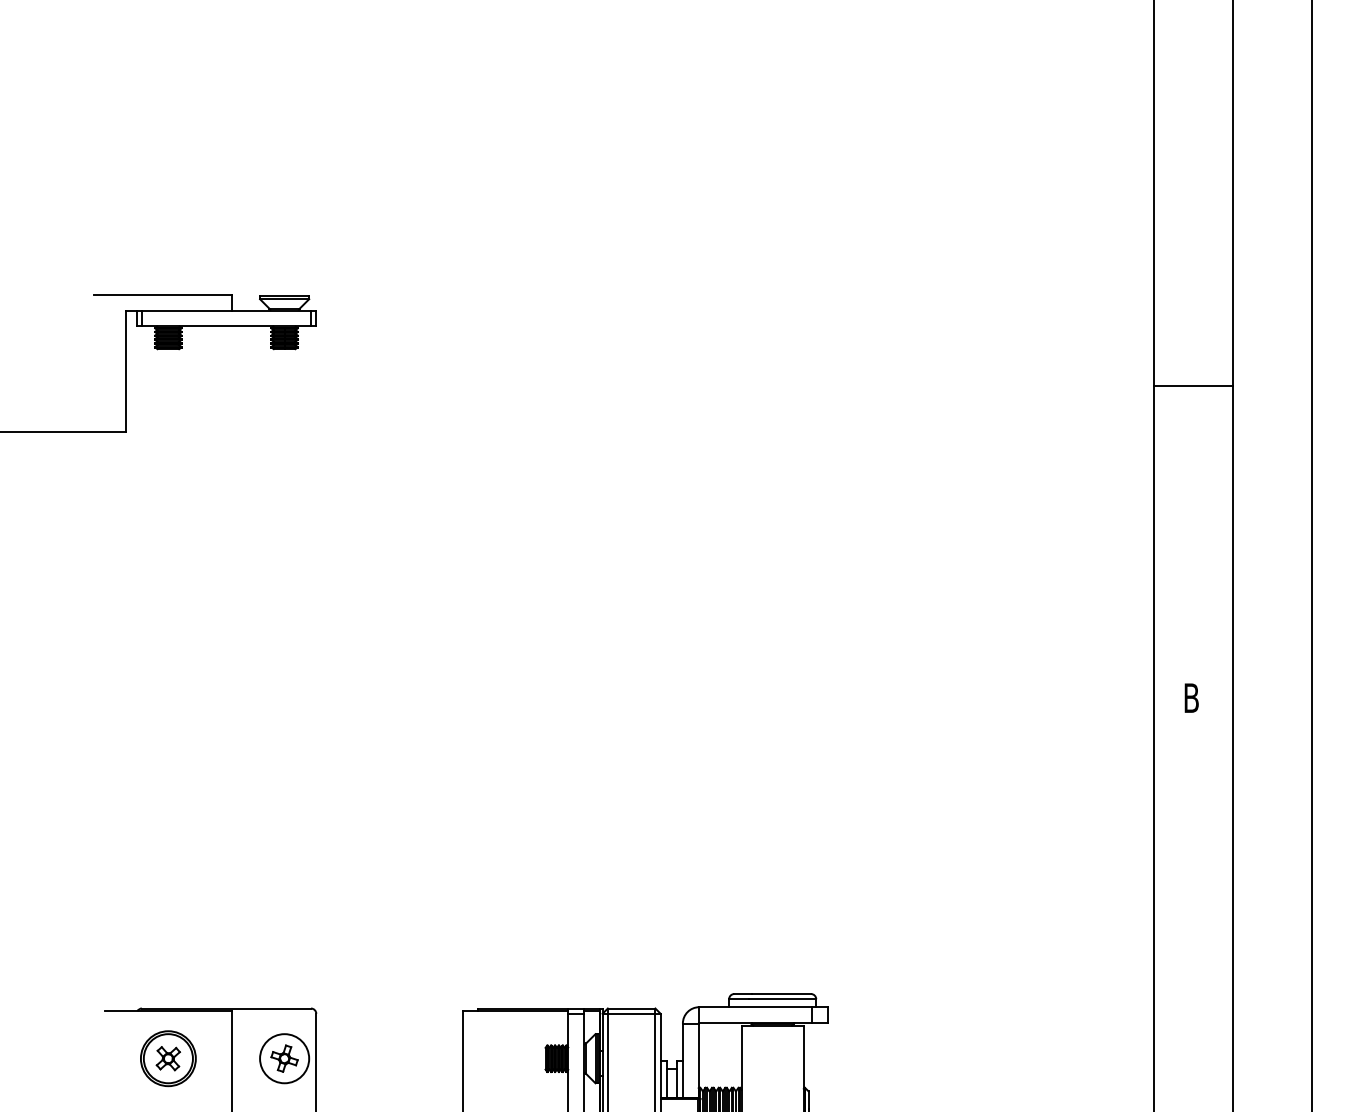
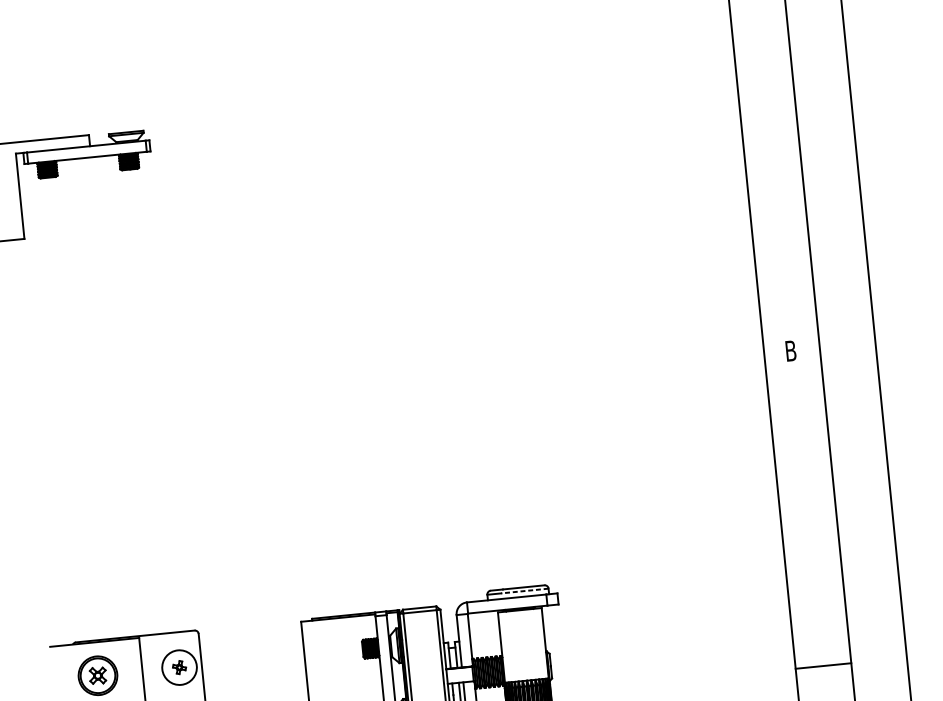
line: (1192, 386) -> (769, 132), removed
line: (782, 999) -> (524, 591), solid -> dashed
part: (284, 1058) -> (179, 667), size x0.7

